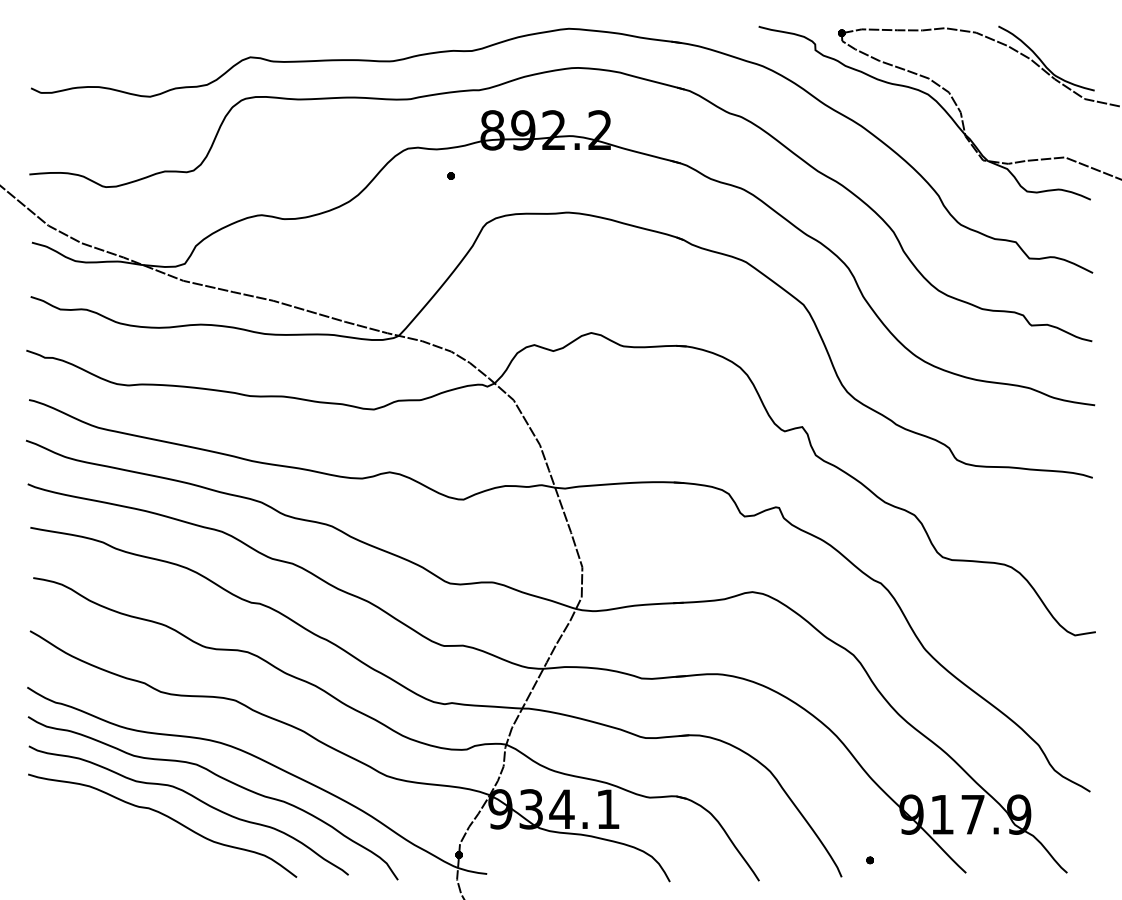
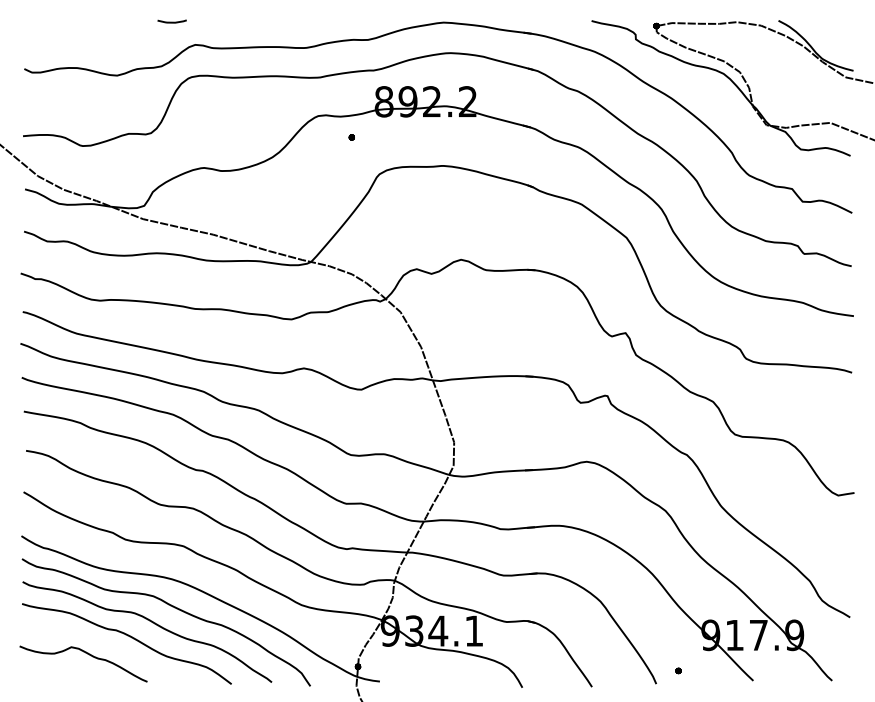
curve: (220, 28) -> (172, 22), added
curve: (112, 839) -> (87, 654), added

